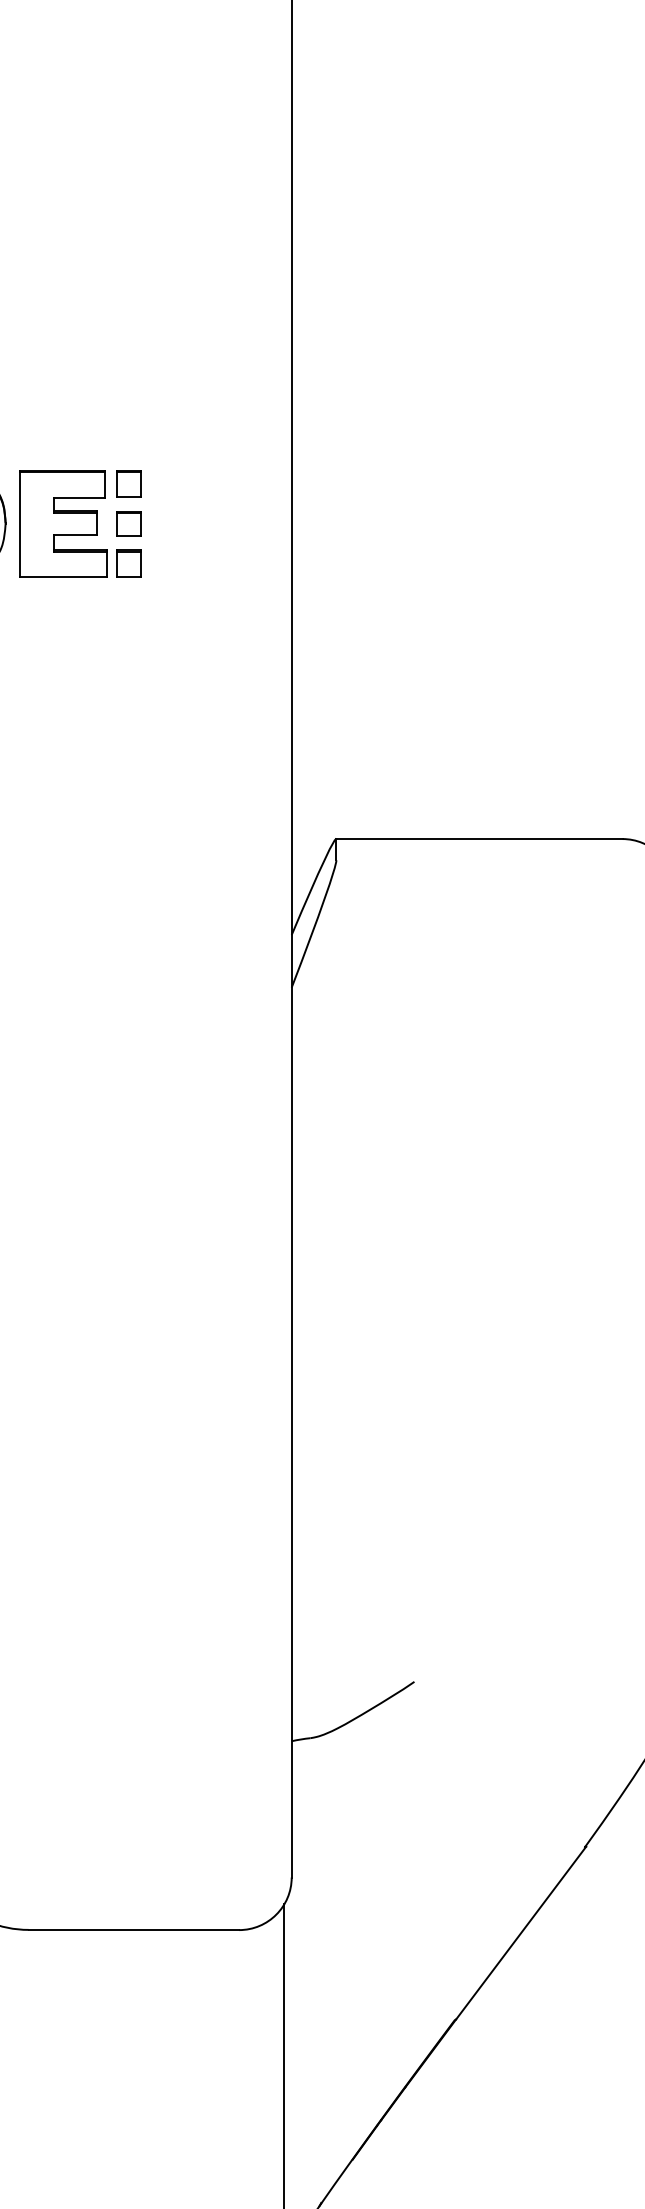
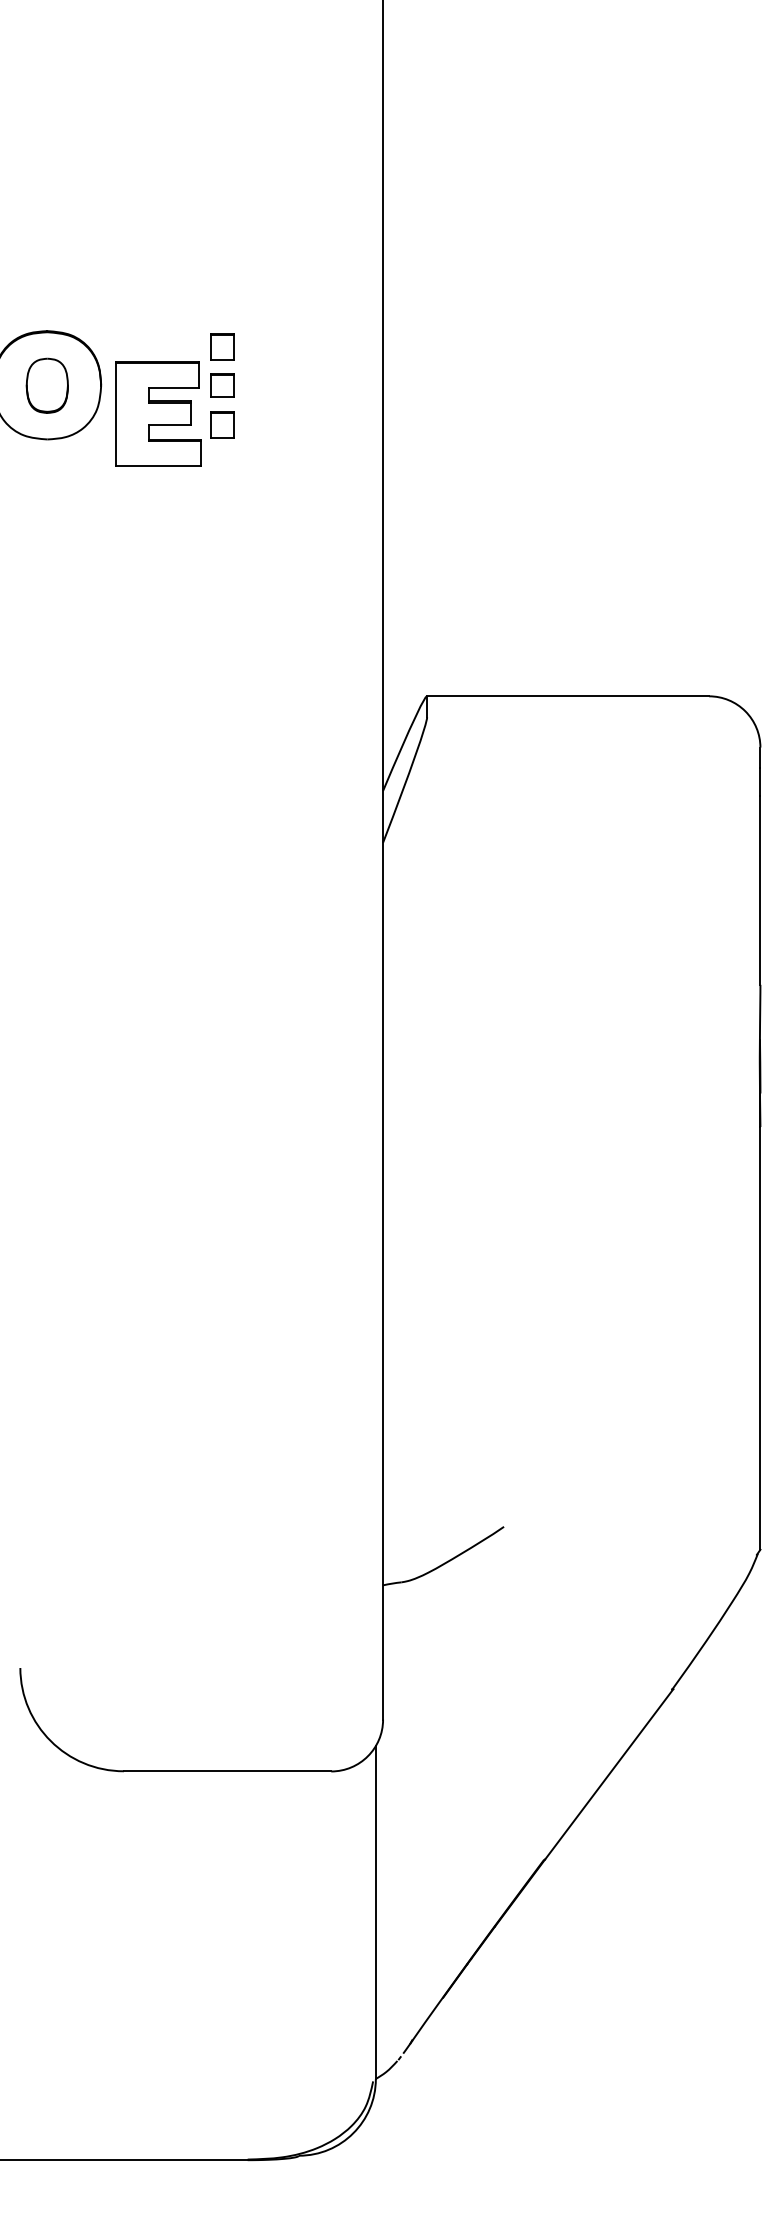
part: (63, 523) -> (158, 413), moved

